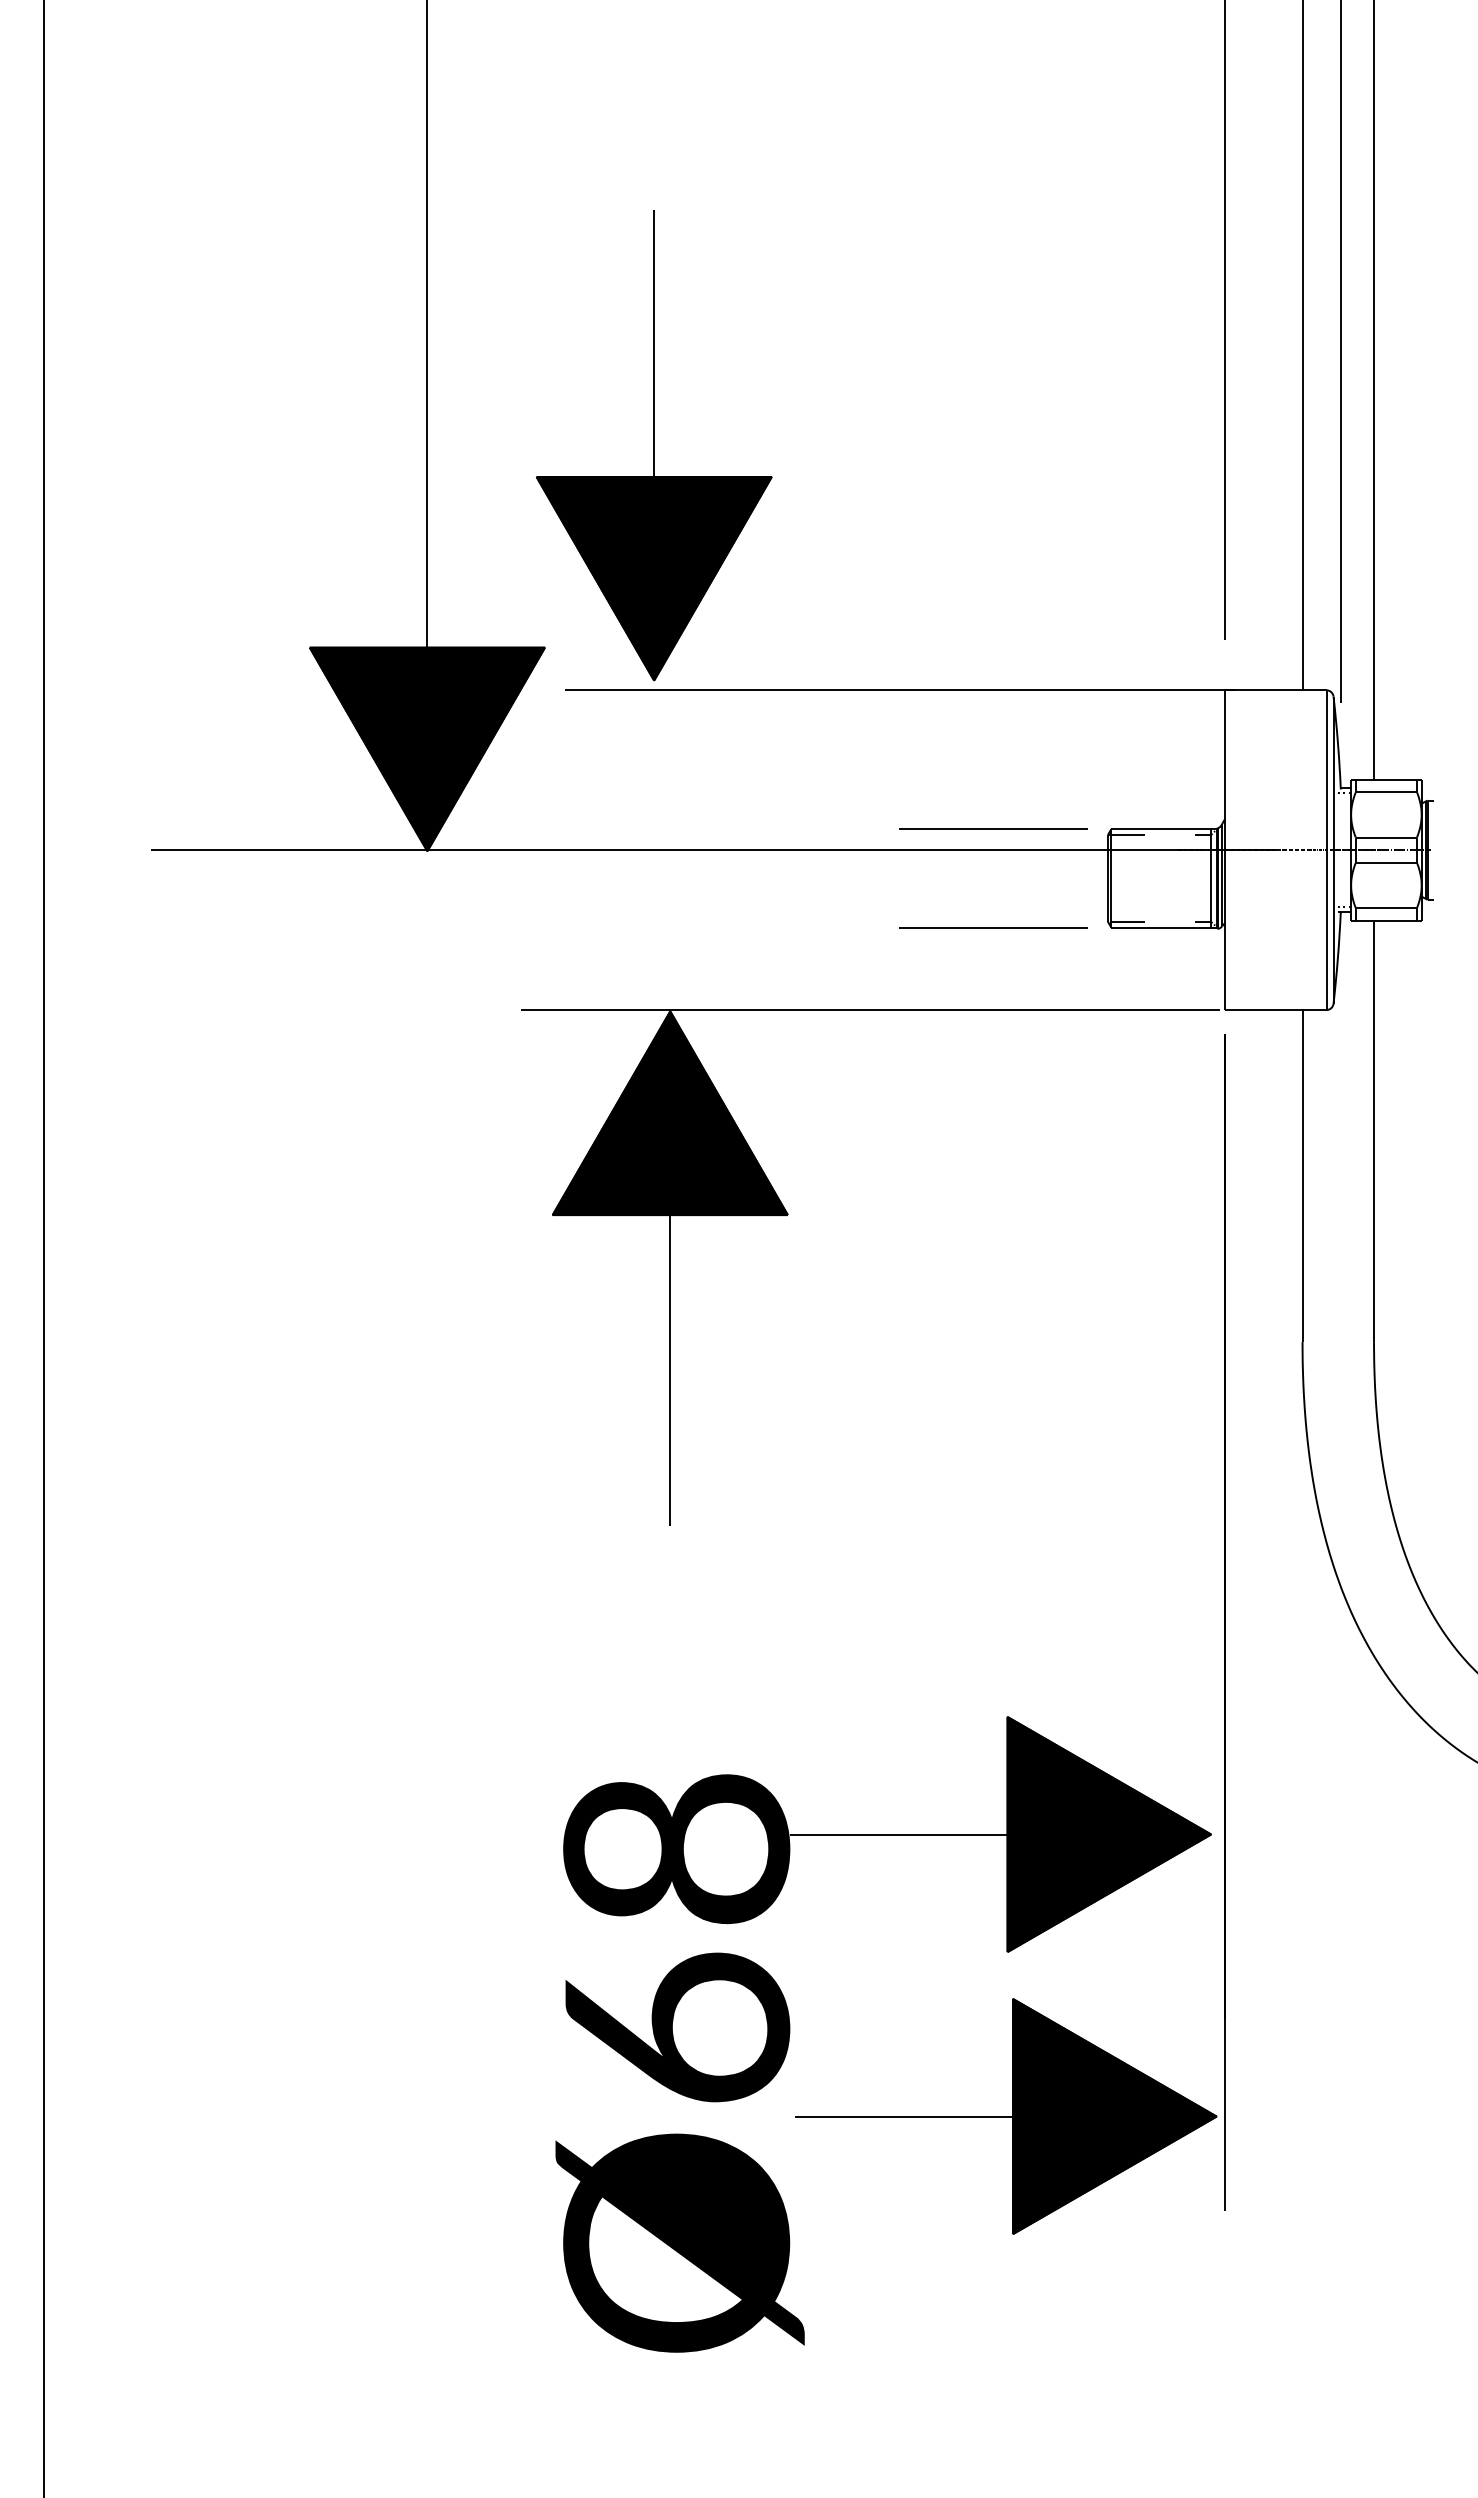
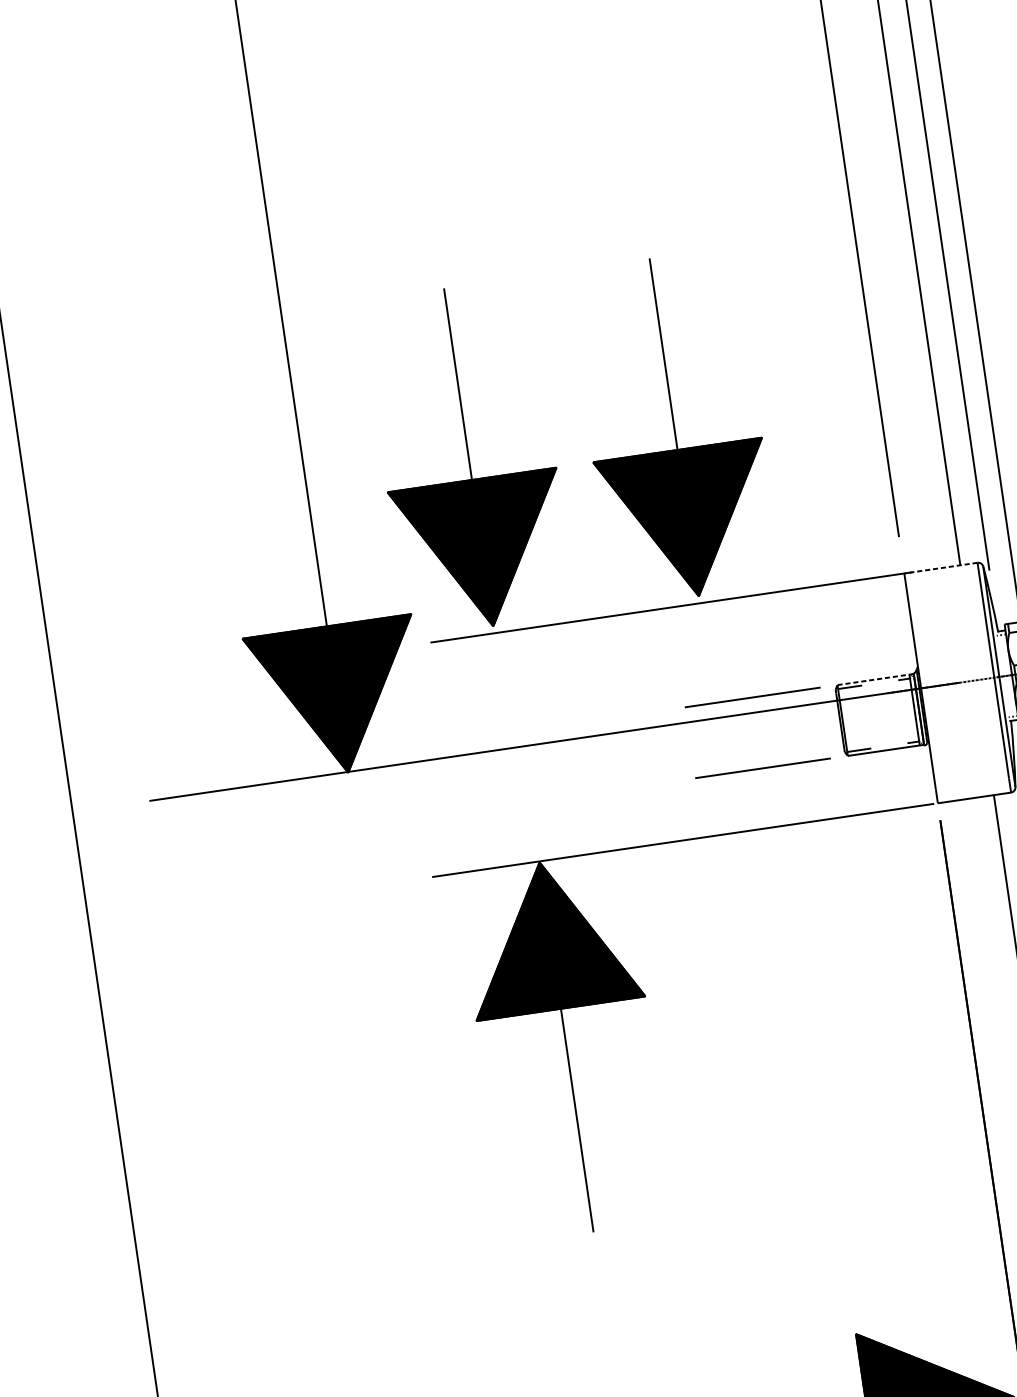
part: (940, 445) -> (674, 427), added
line: (1275, 690) -> (940, 568), solid -> dashed
line: (1163, 829) -> (875, 679), solid -> dashed

